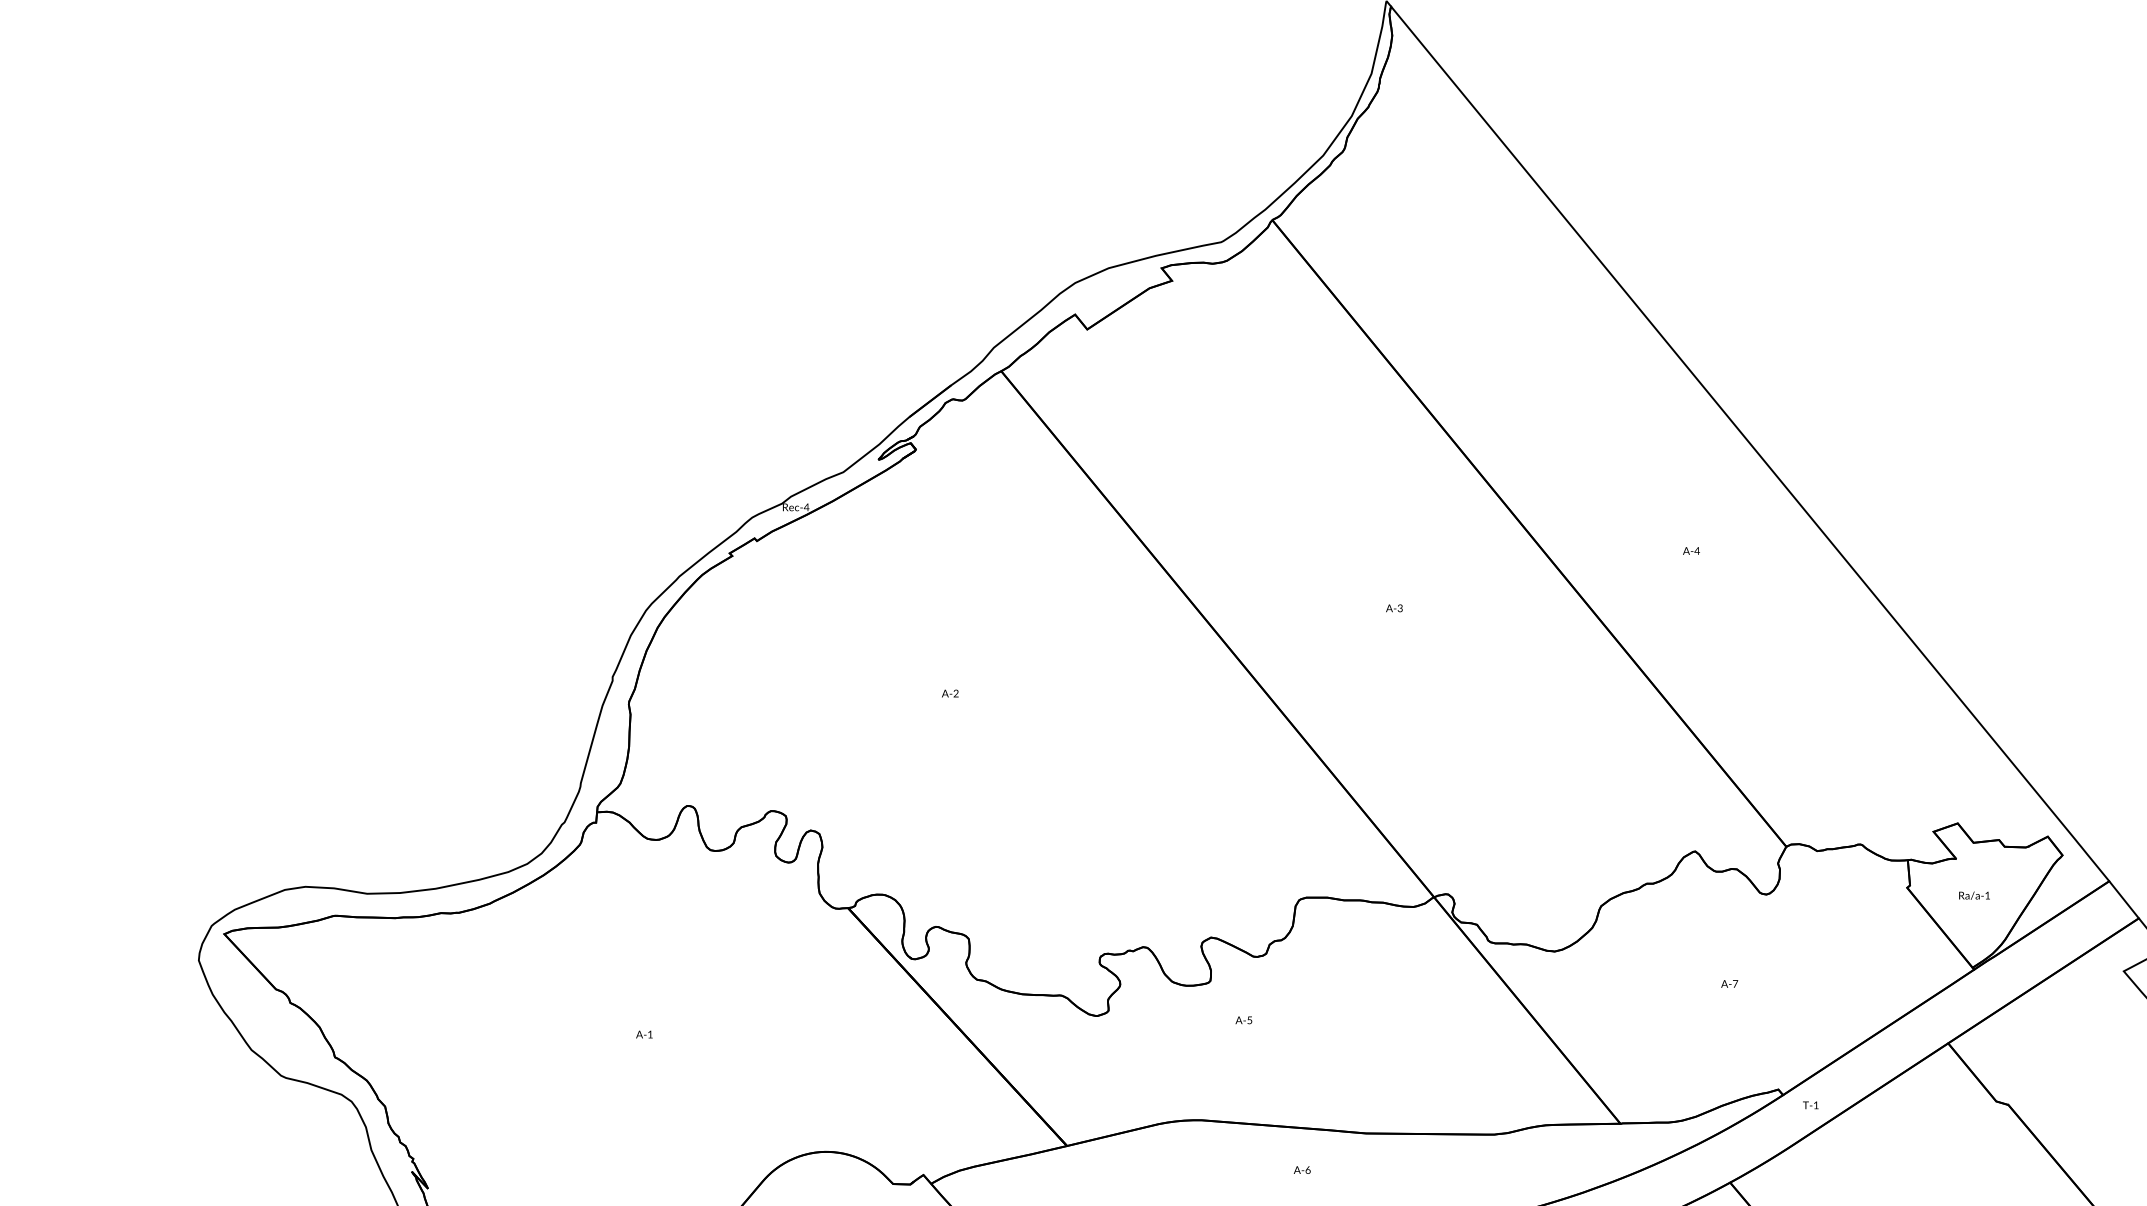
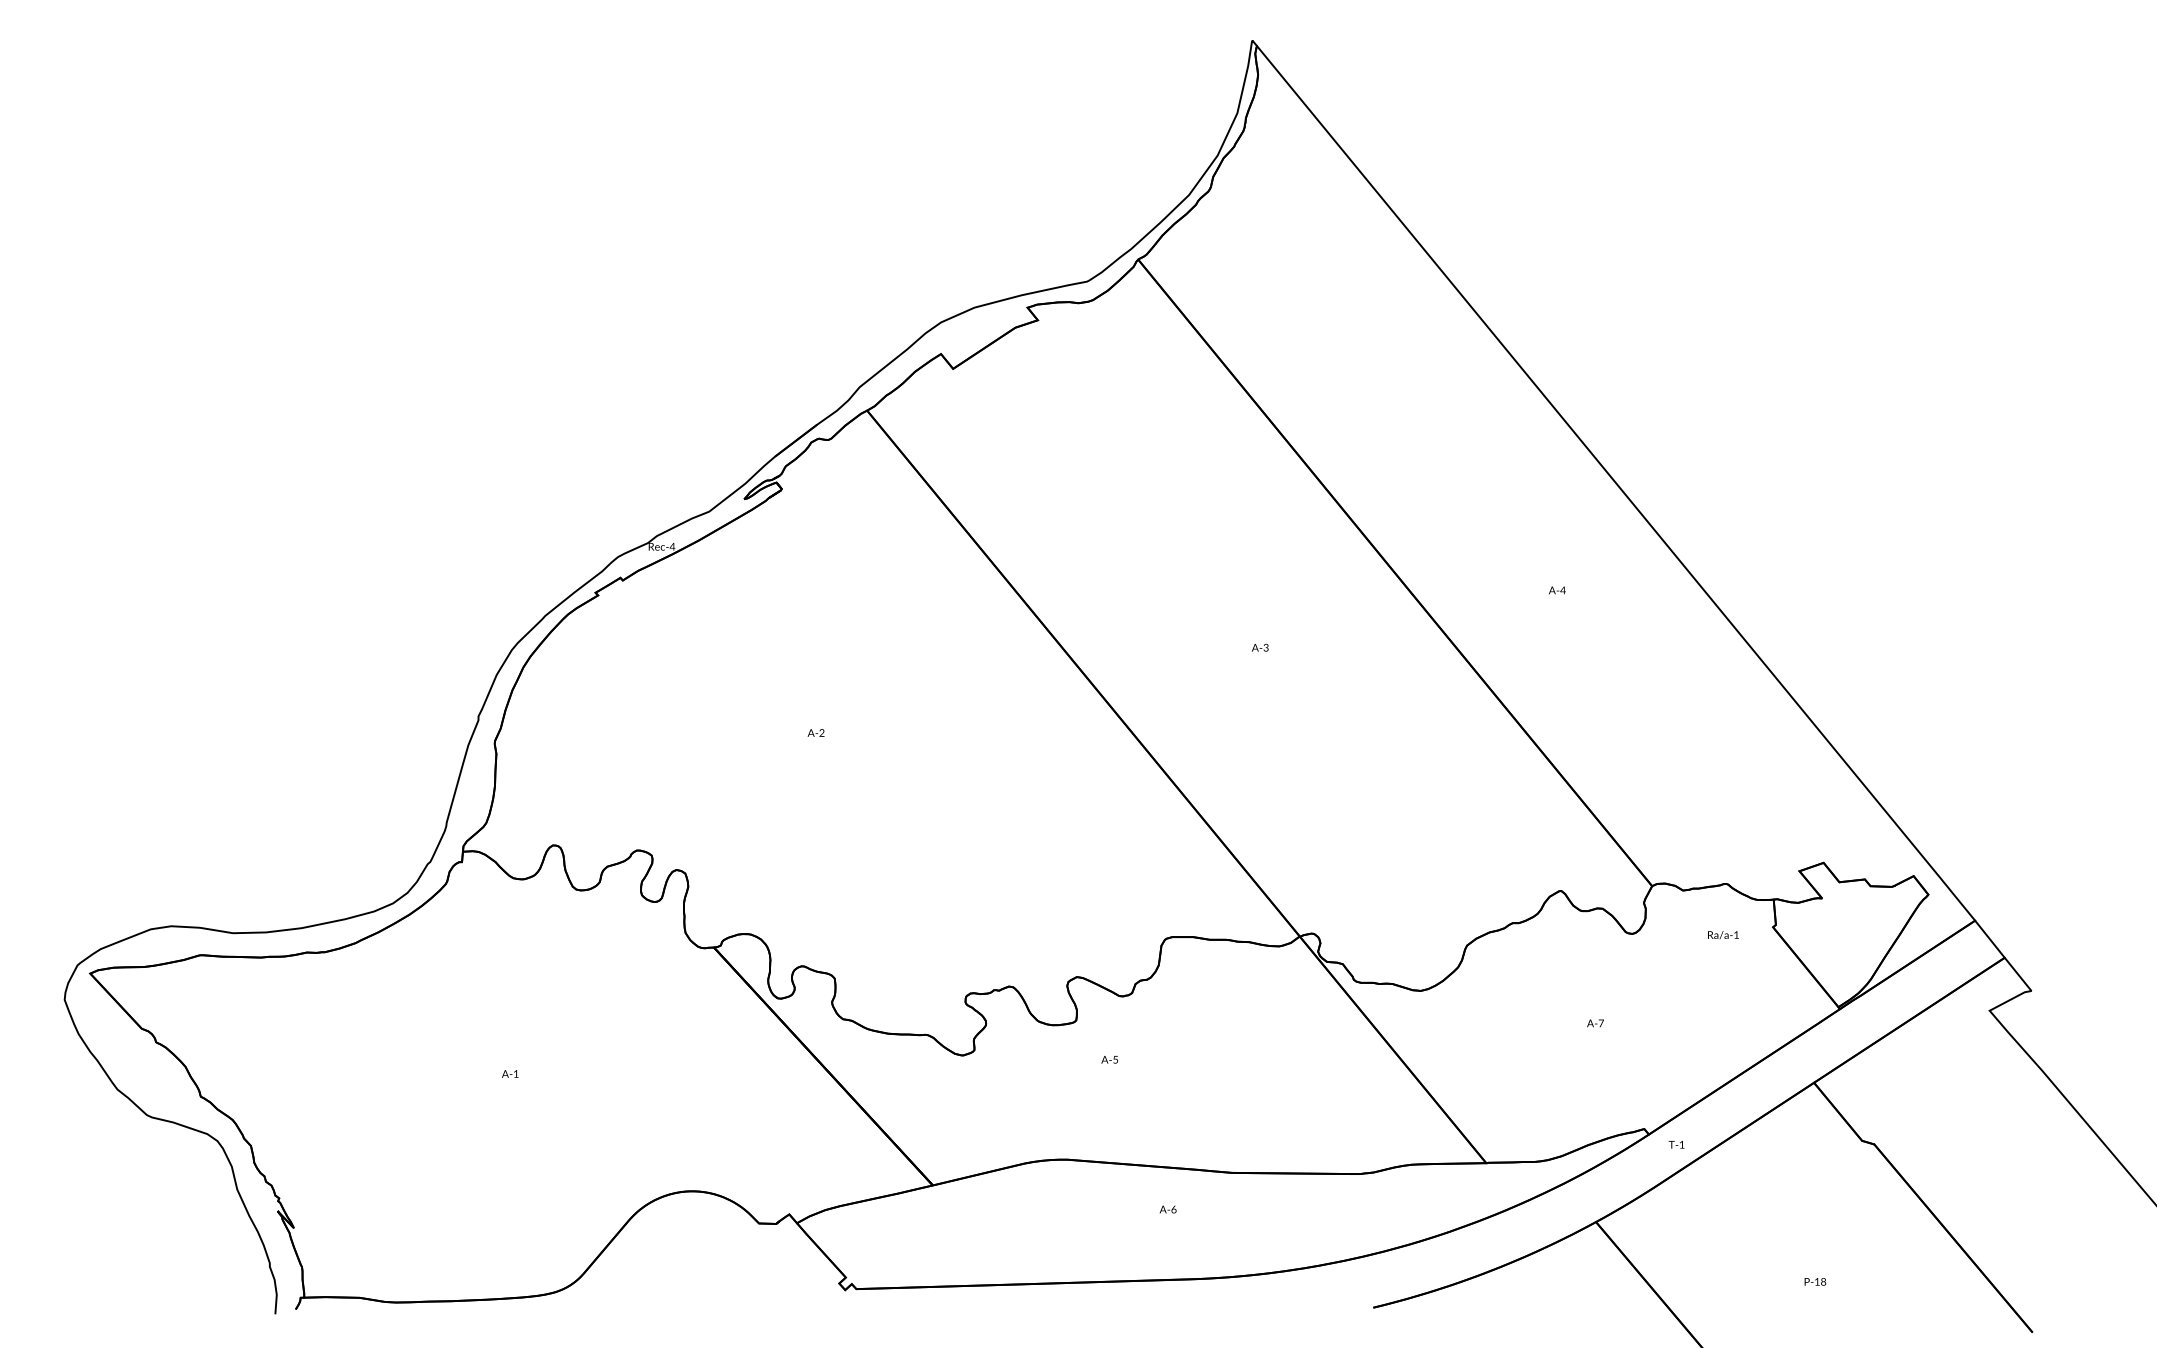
text: (1974, 896) -> (1723, 935), moved

